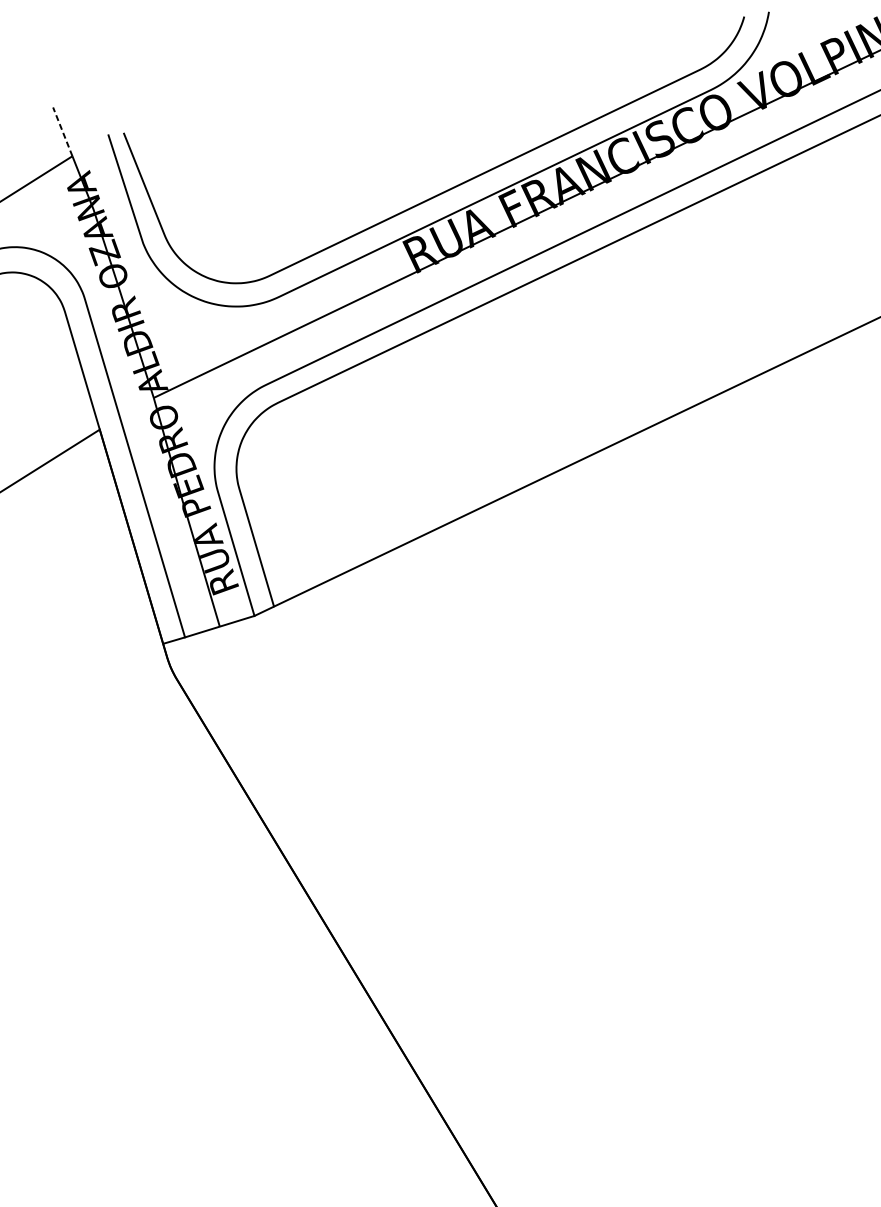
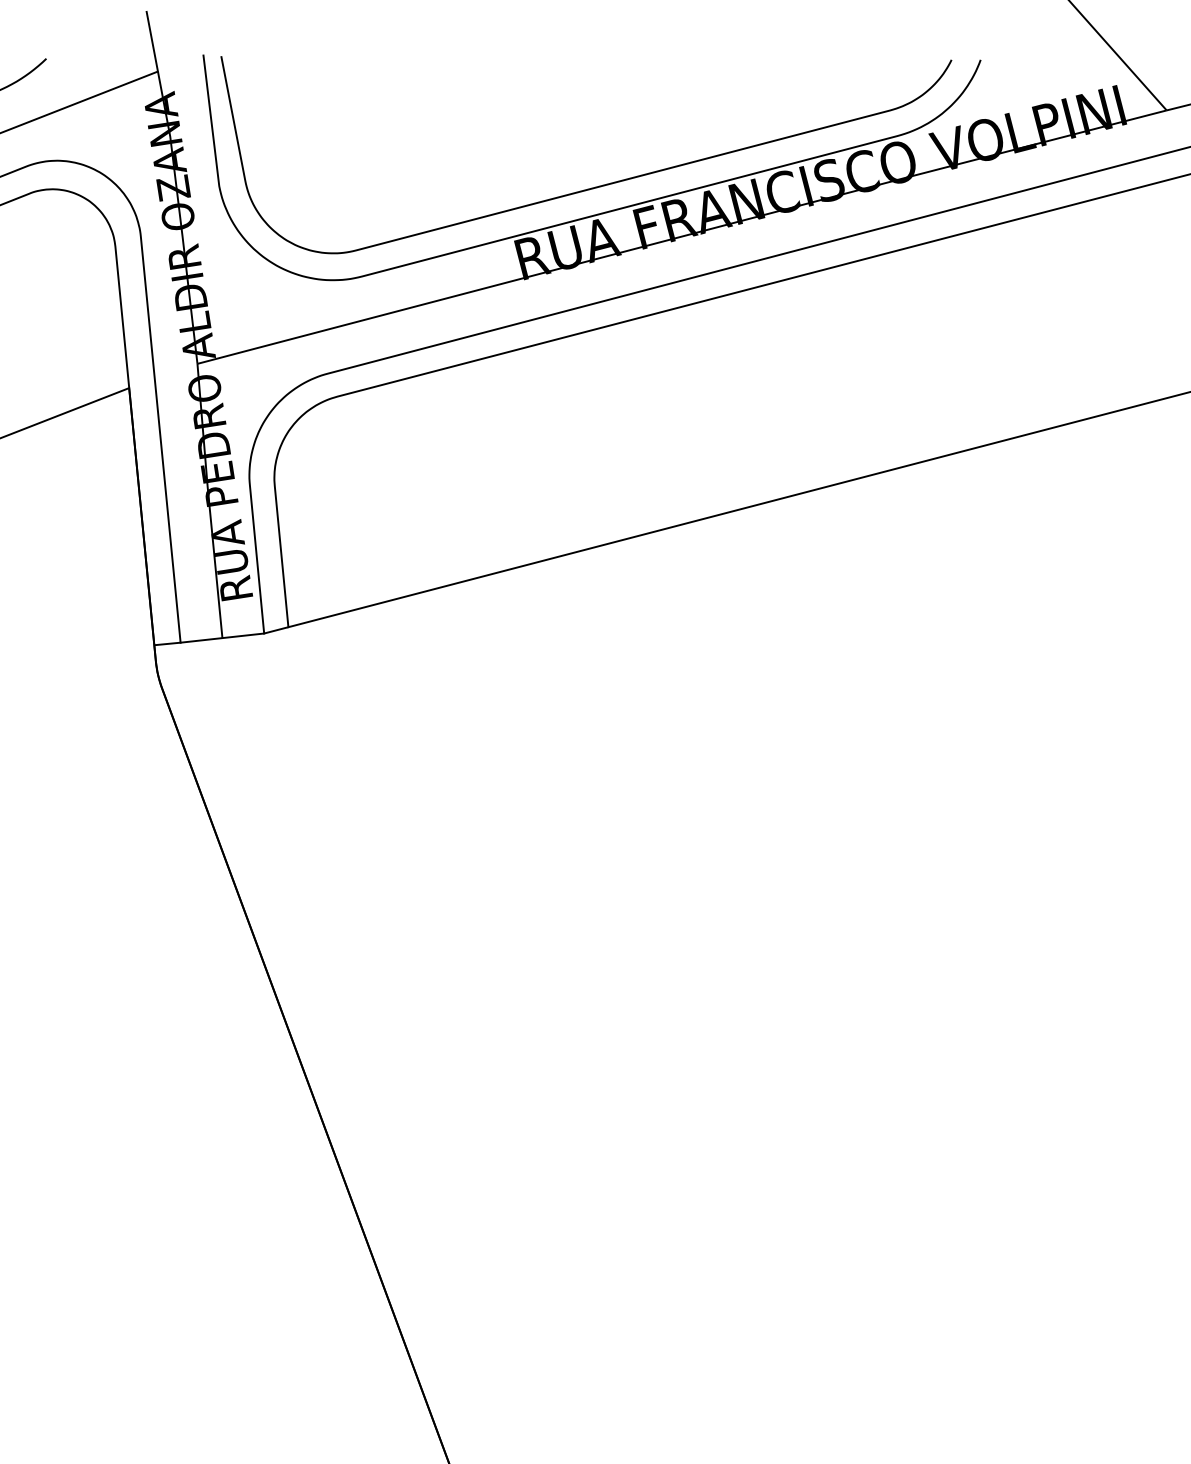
line: (62, 131) -> (152, 41), dashed -> solid

